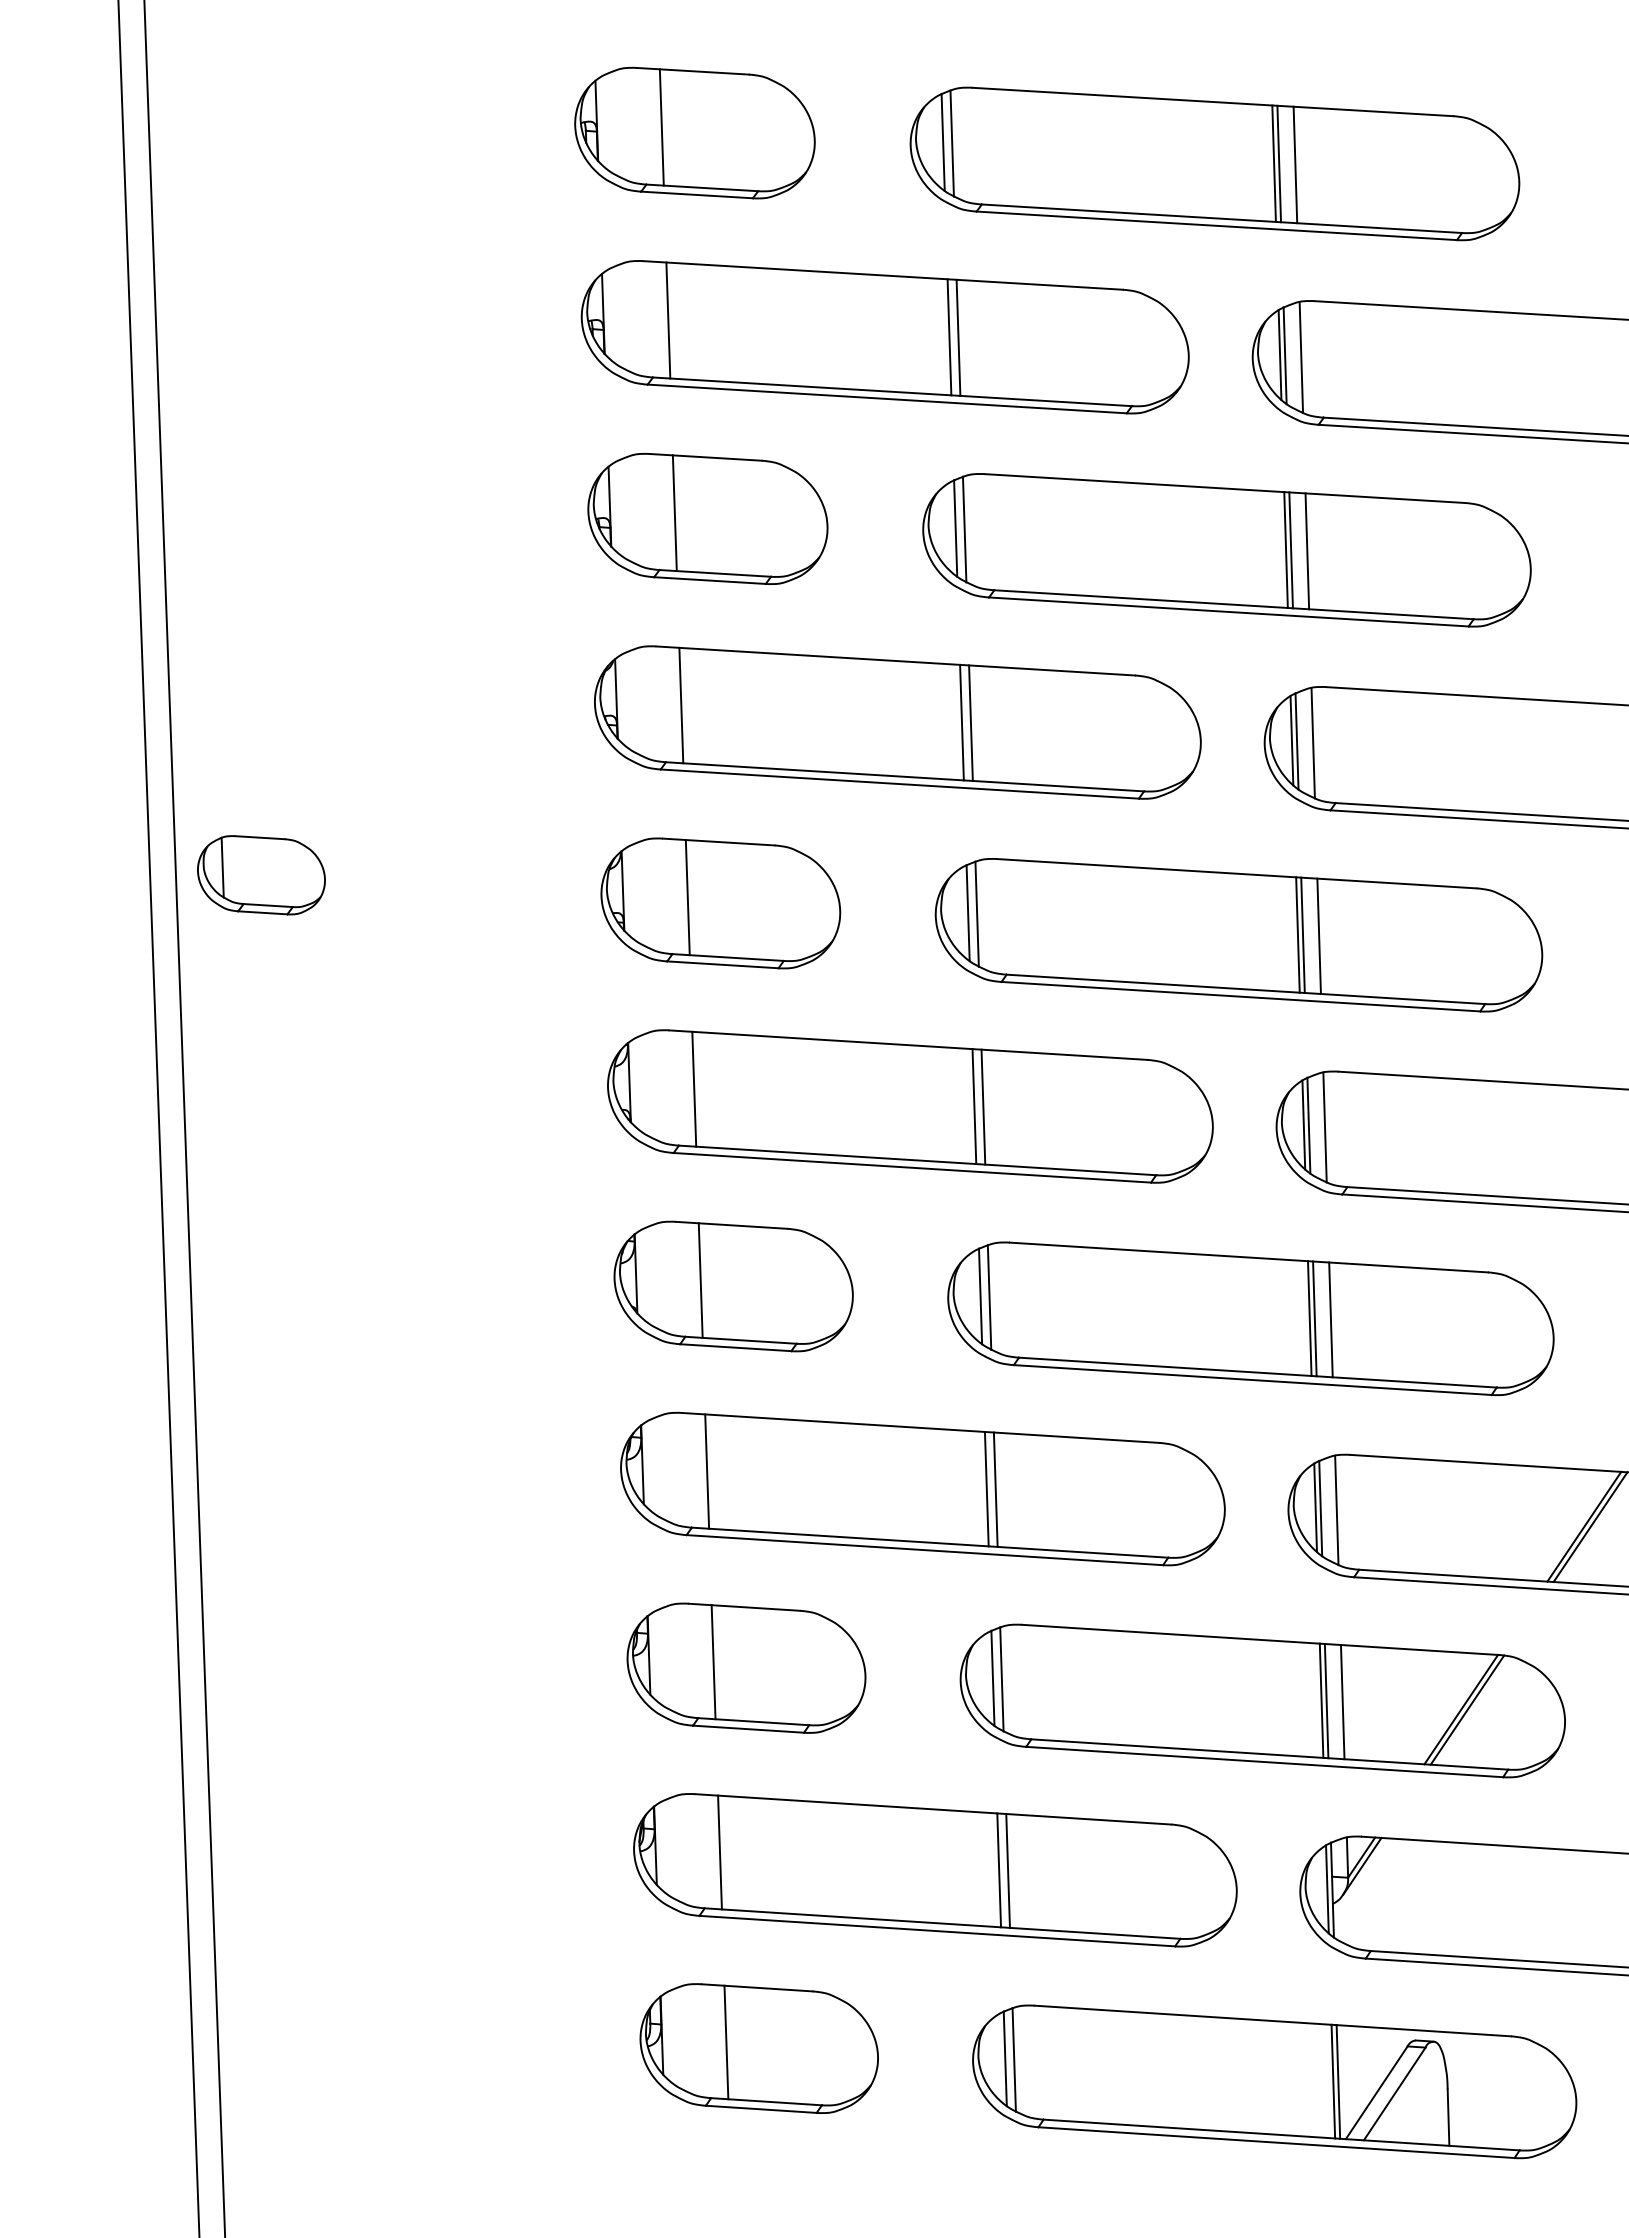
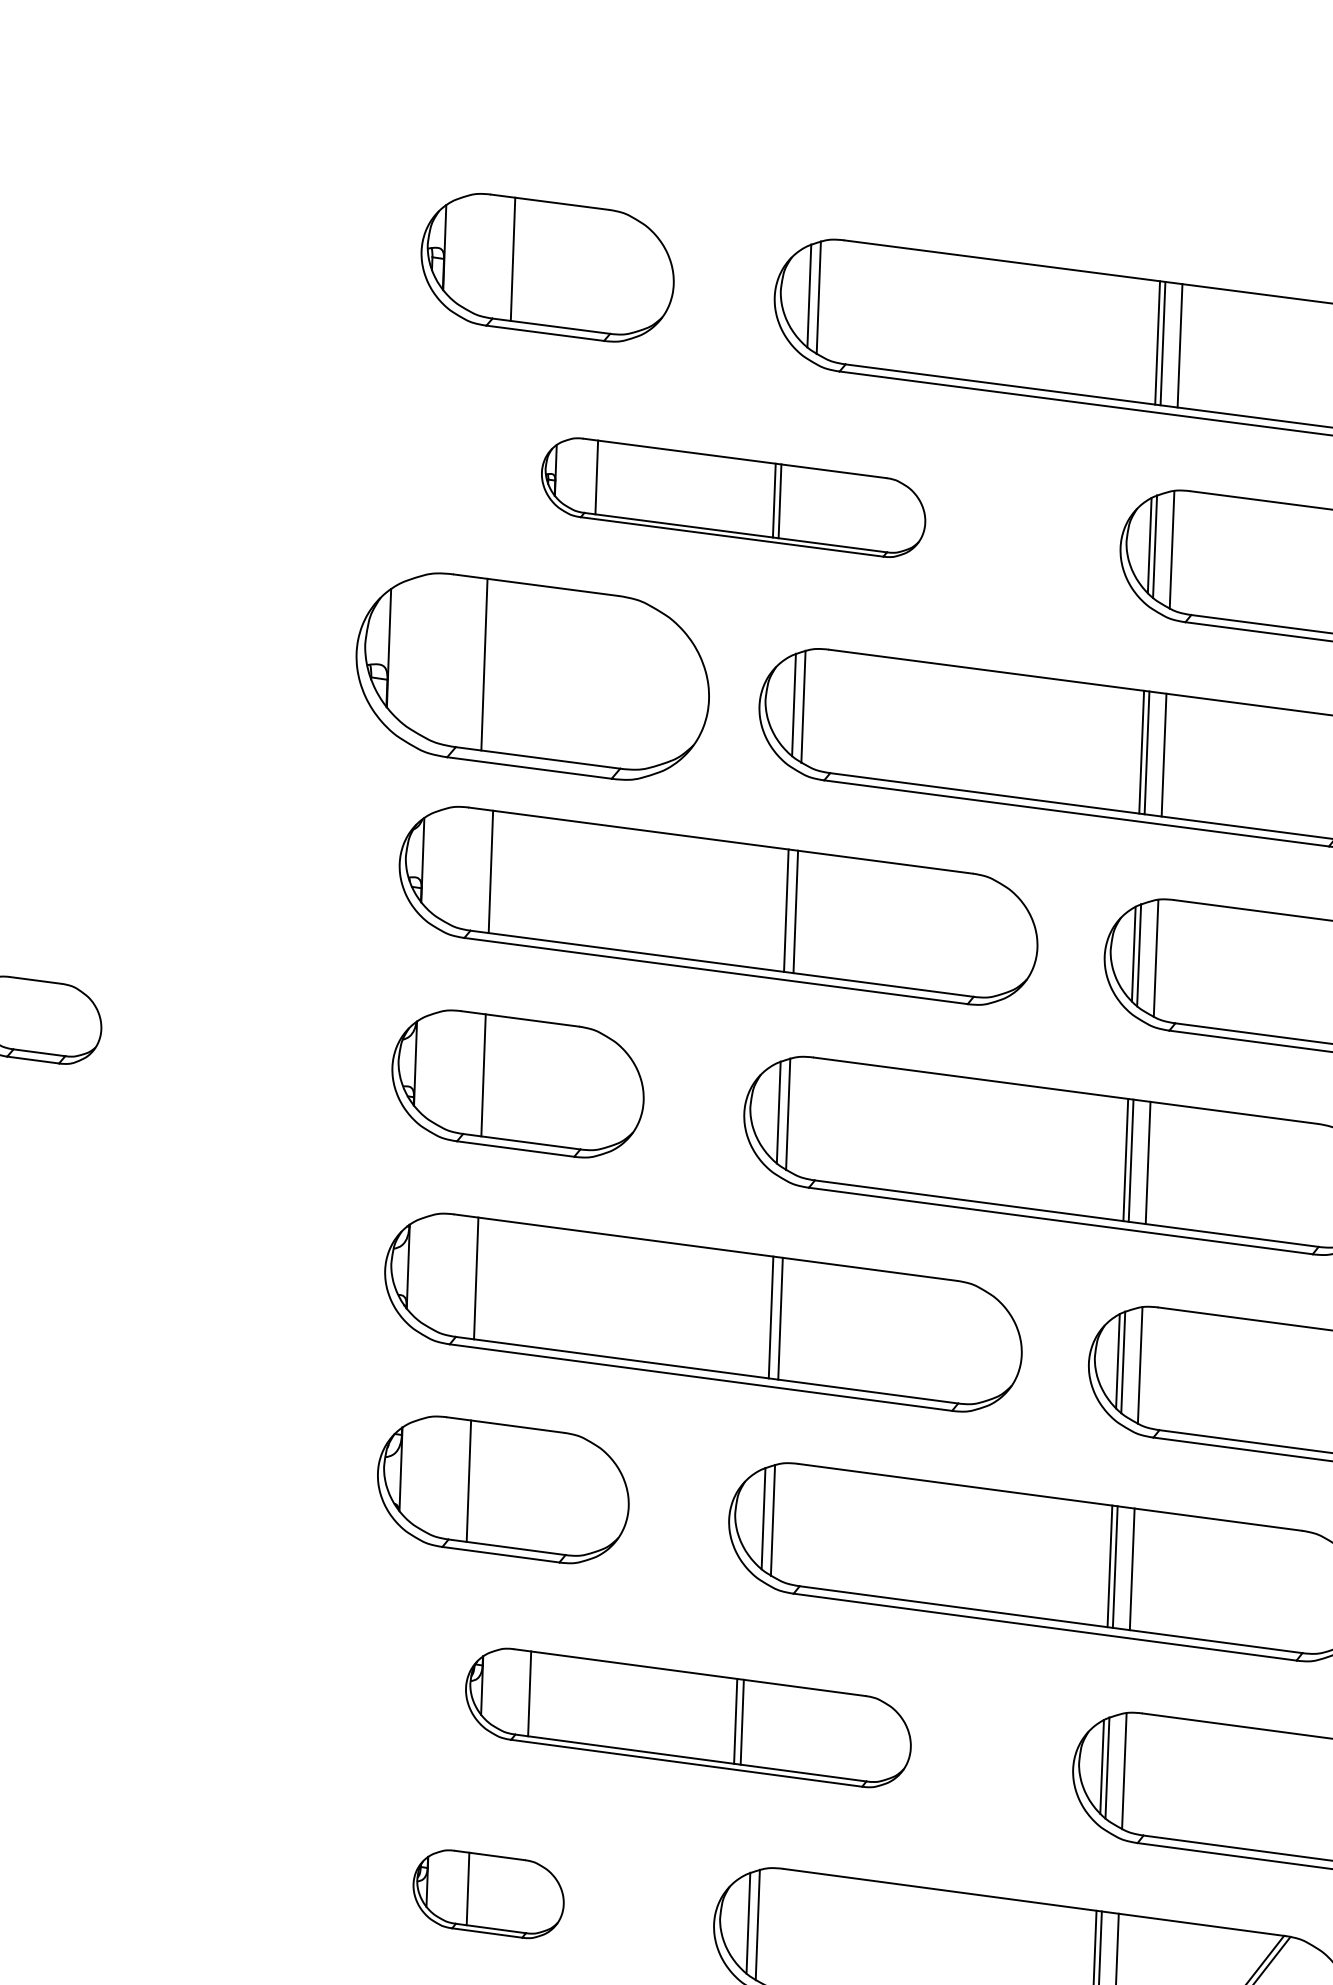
part: (884, 337) -> (732, 497), size x0.6
part: (707, 518) -> (532, 676), size x1.4
part: (922, 1488) -> (687, 1717), size x0.7
part: (746, 1667) -> (488, 1893), size x0.6

